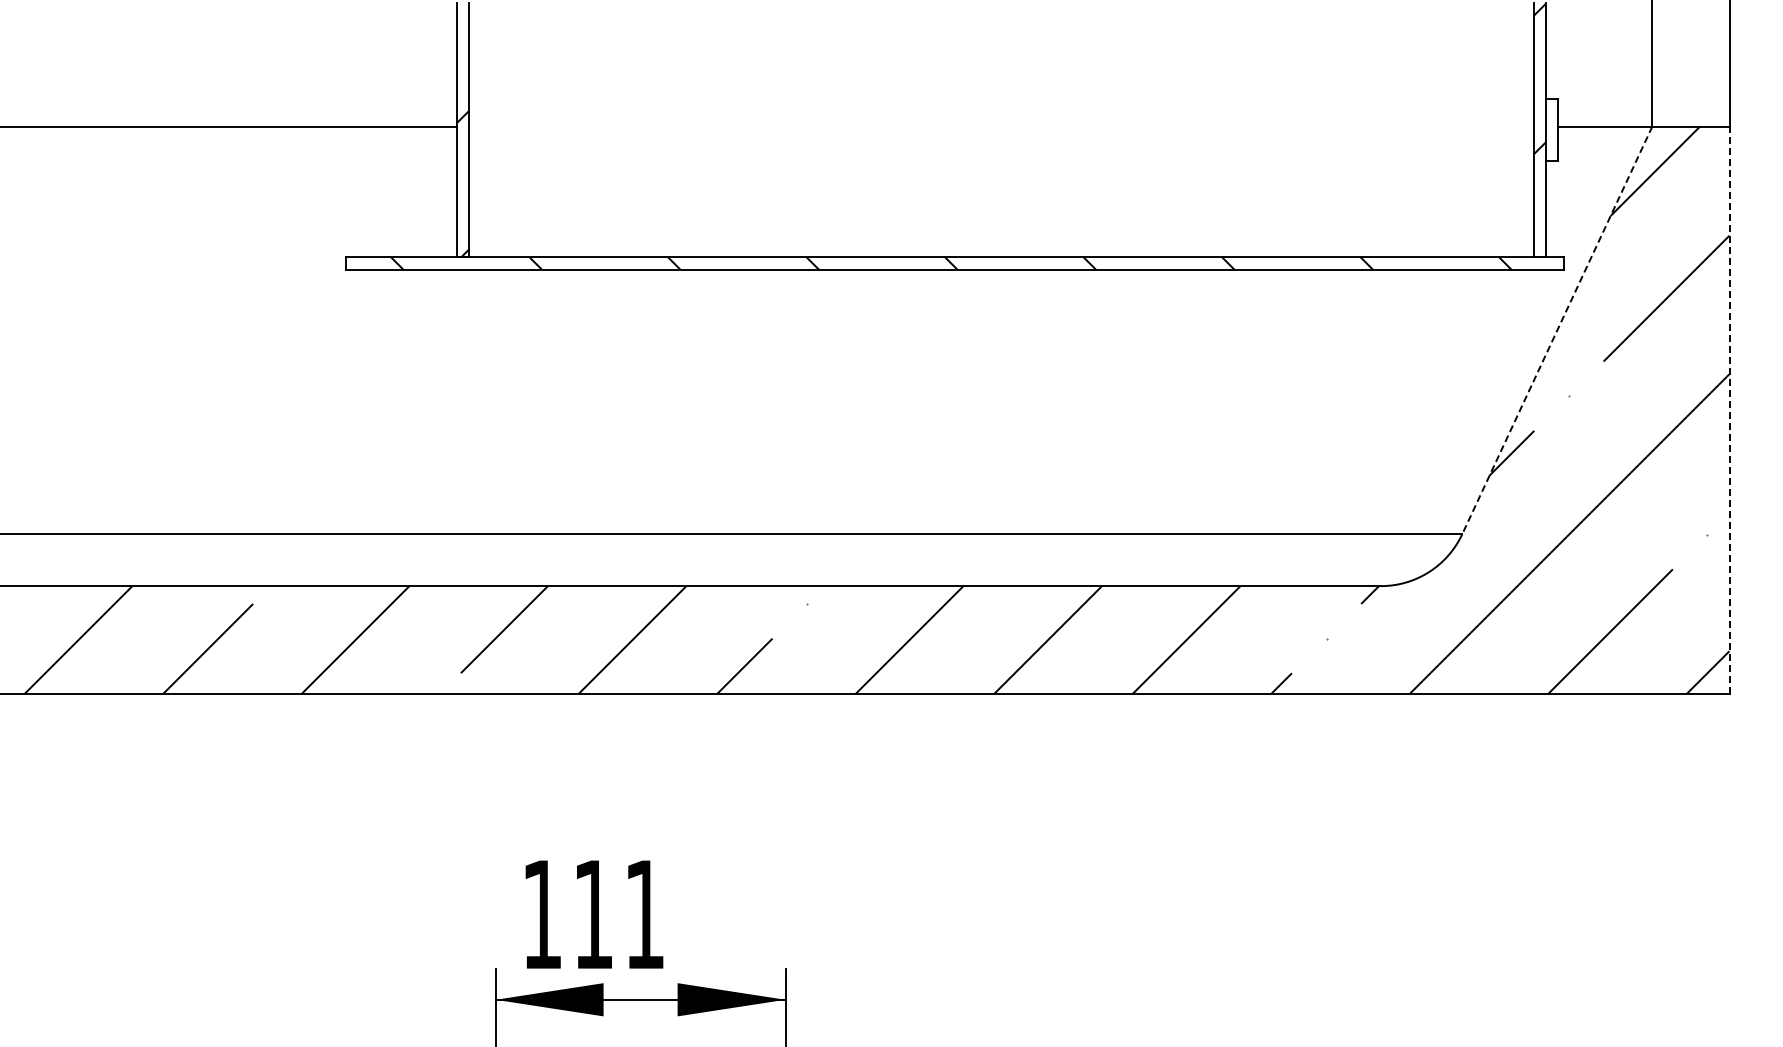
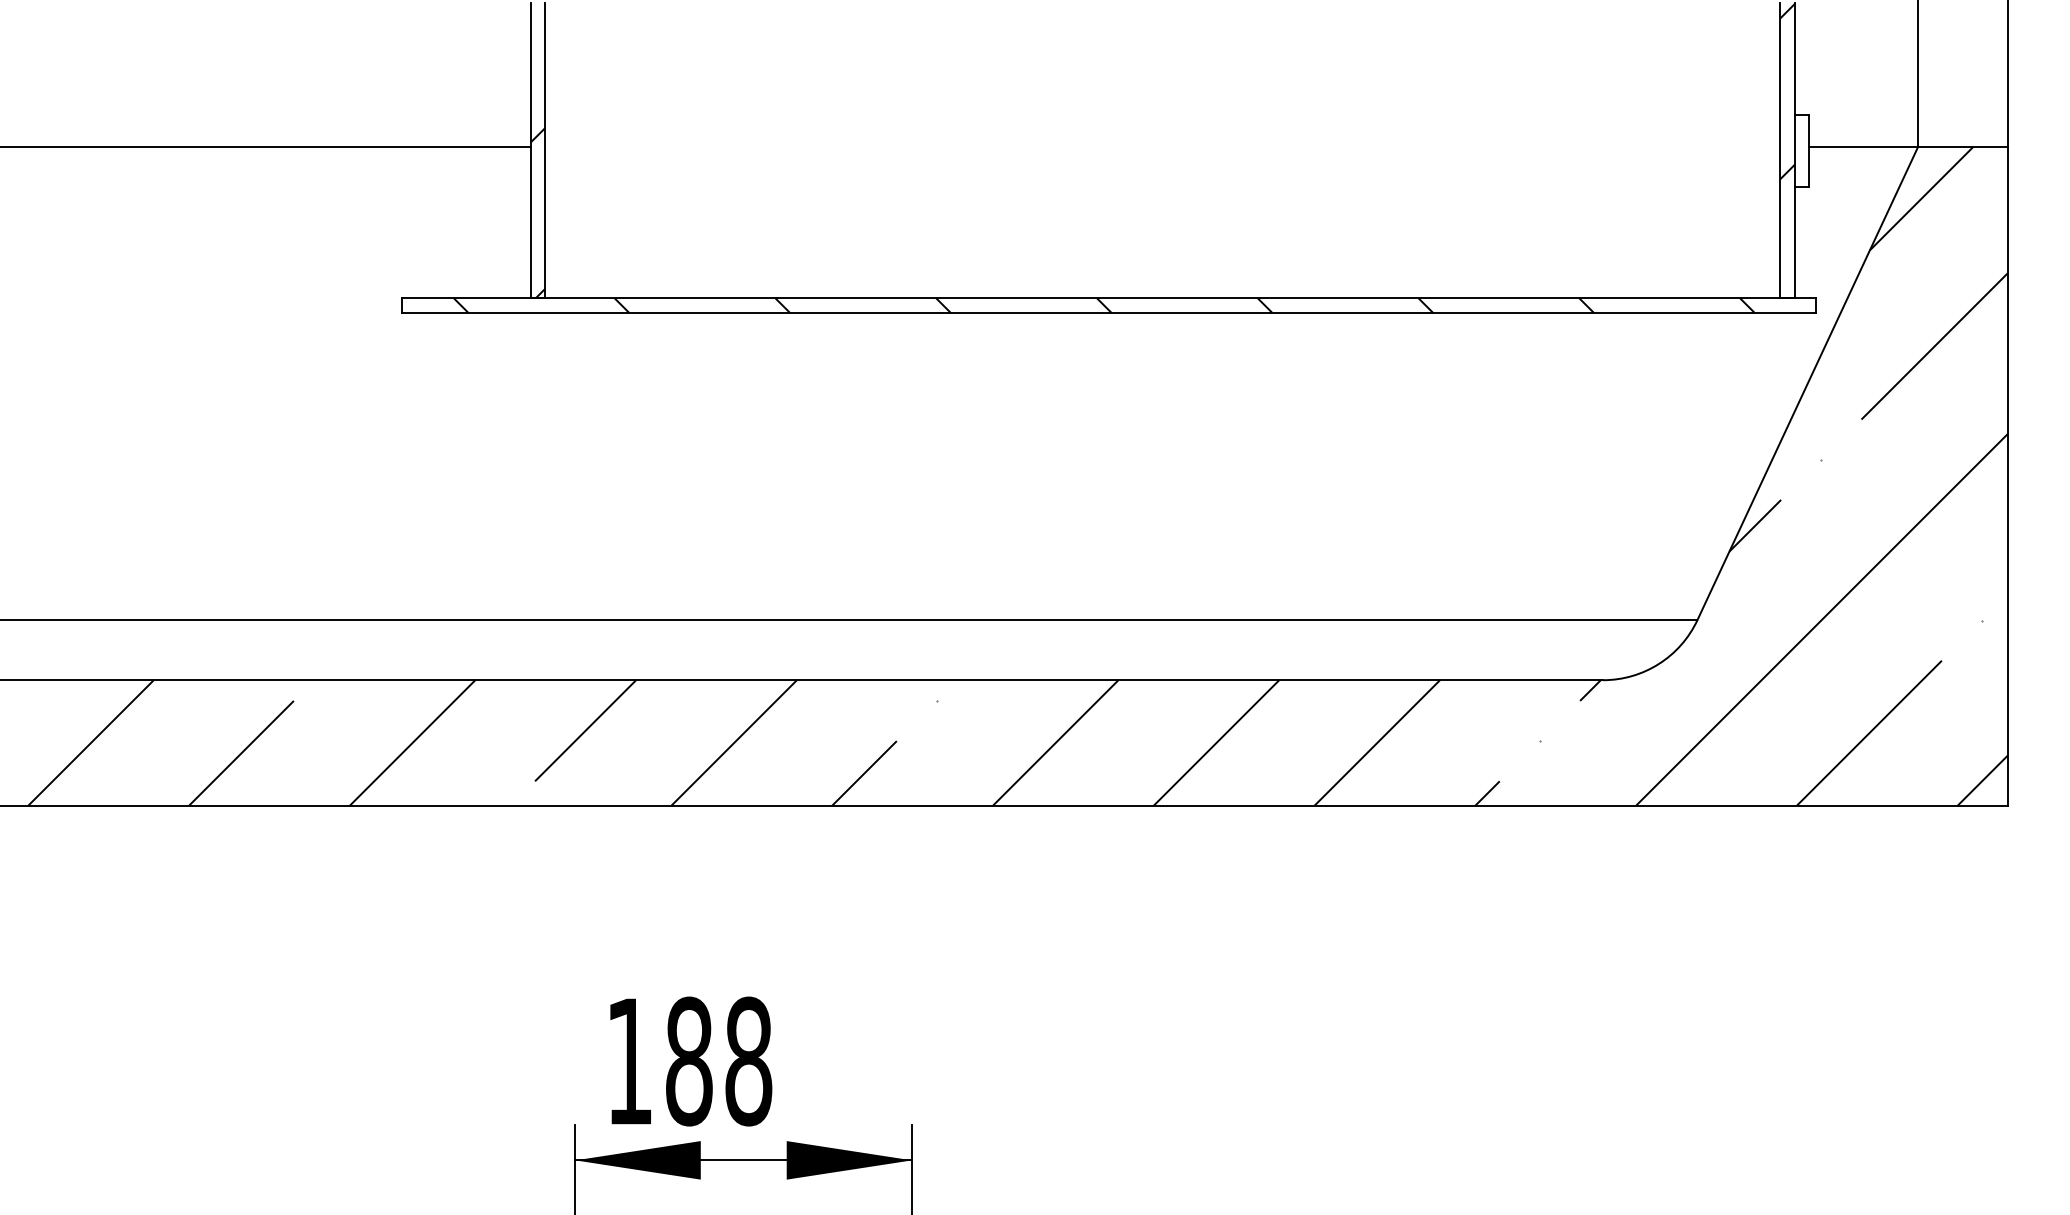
line: (1557, 330) -> (1808, 383), dashed -> solid
line: (1729, 410) -> (2007, 476), dashed -> solid
text: (619, 914) -> (719, 1061), 111 -> 188

